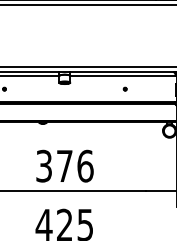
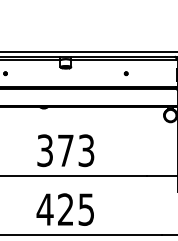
text: (85, 166) -> (86, 150), 376 -> 373

